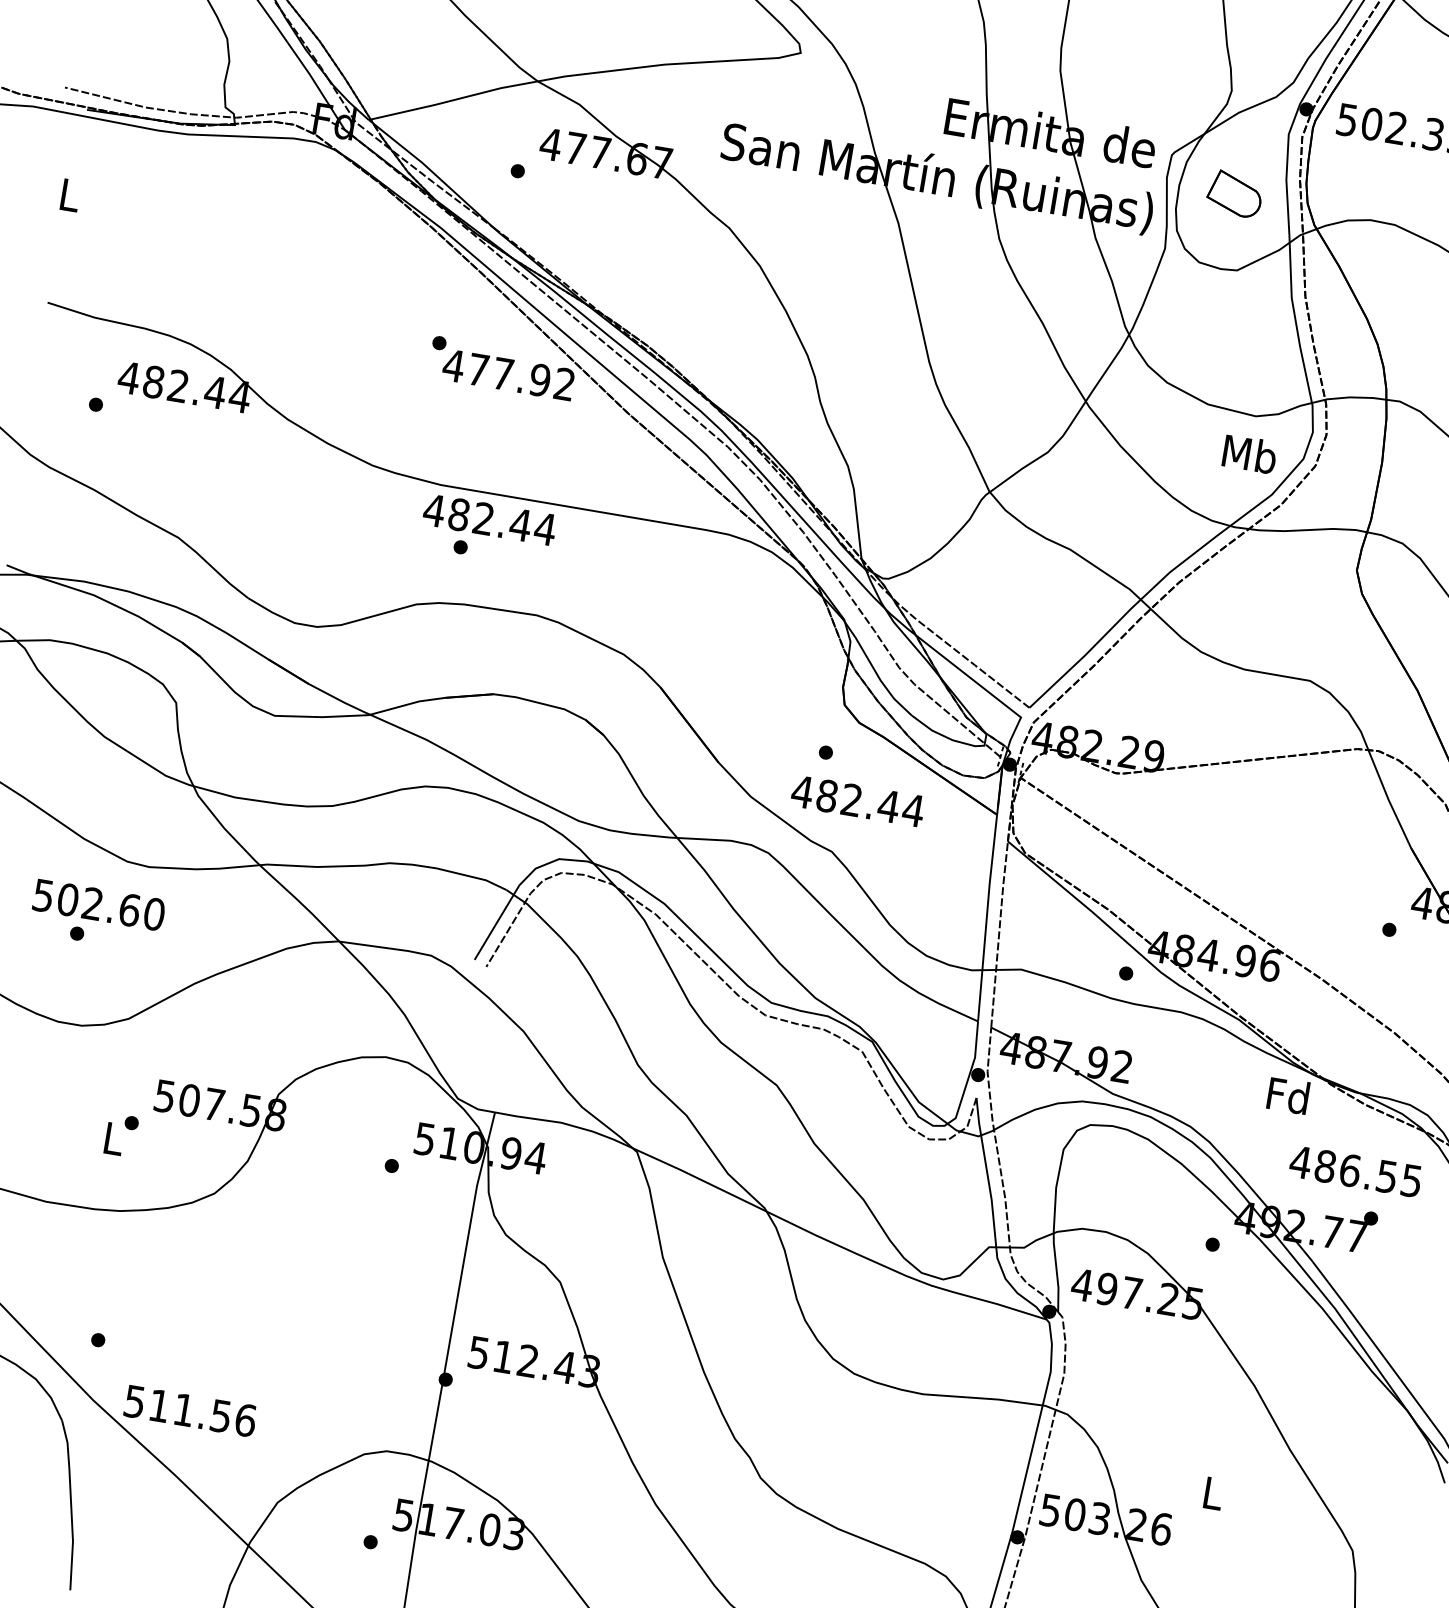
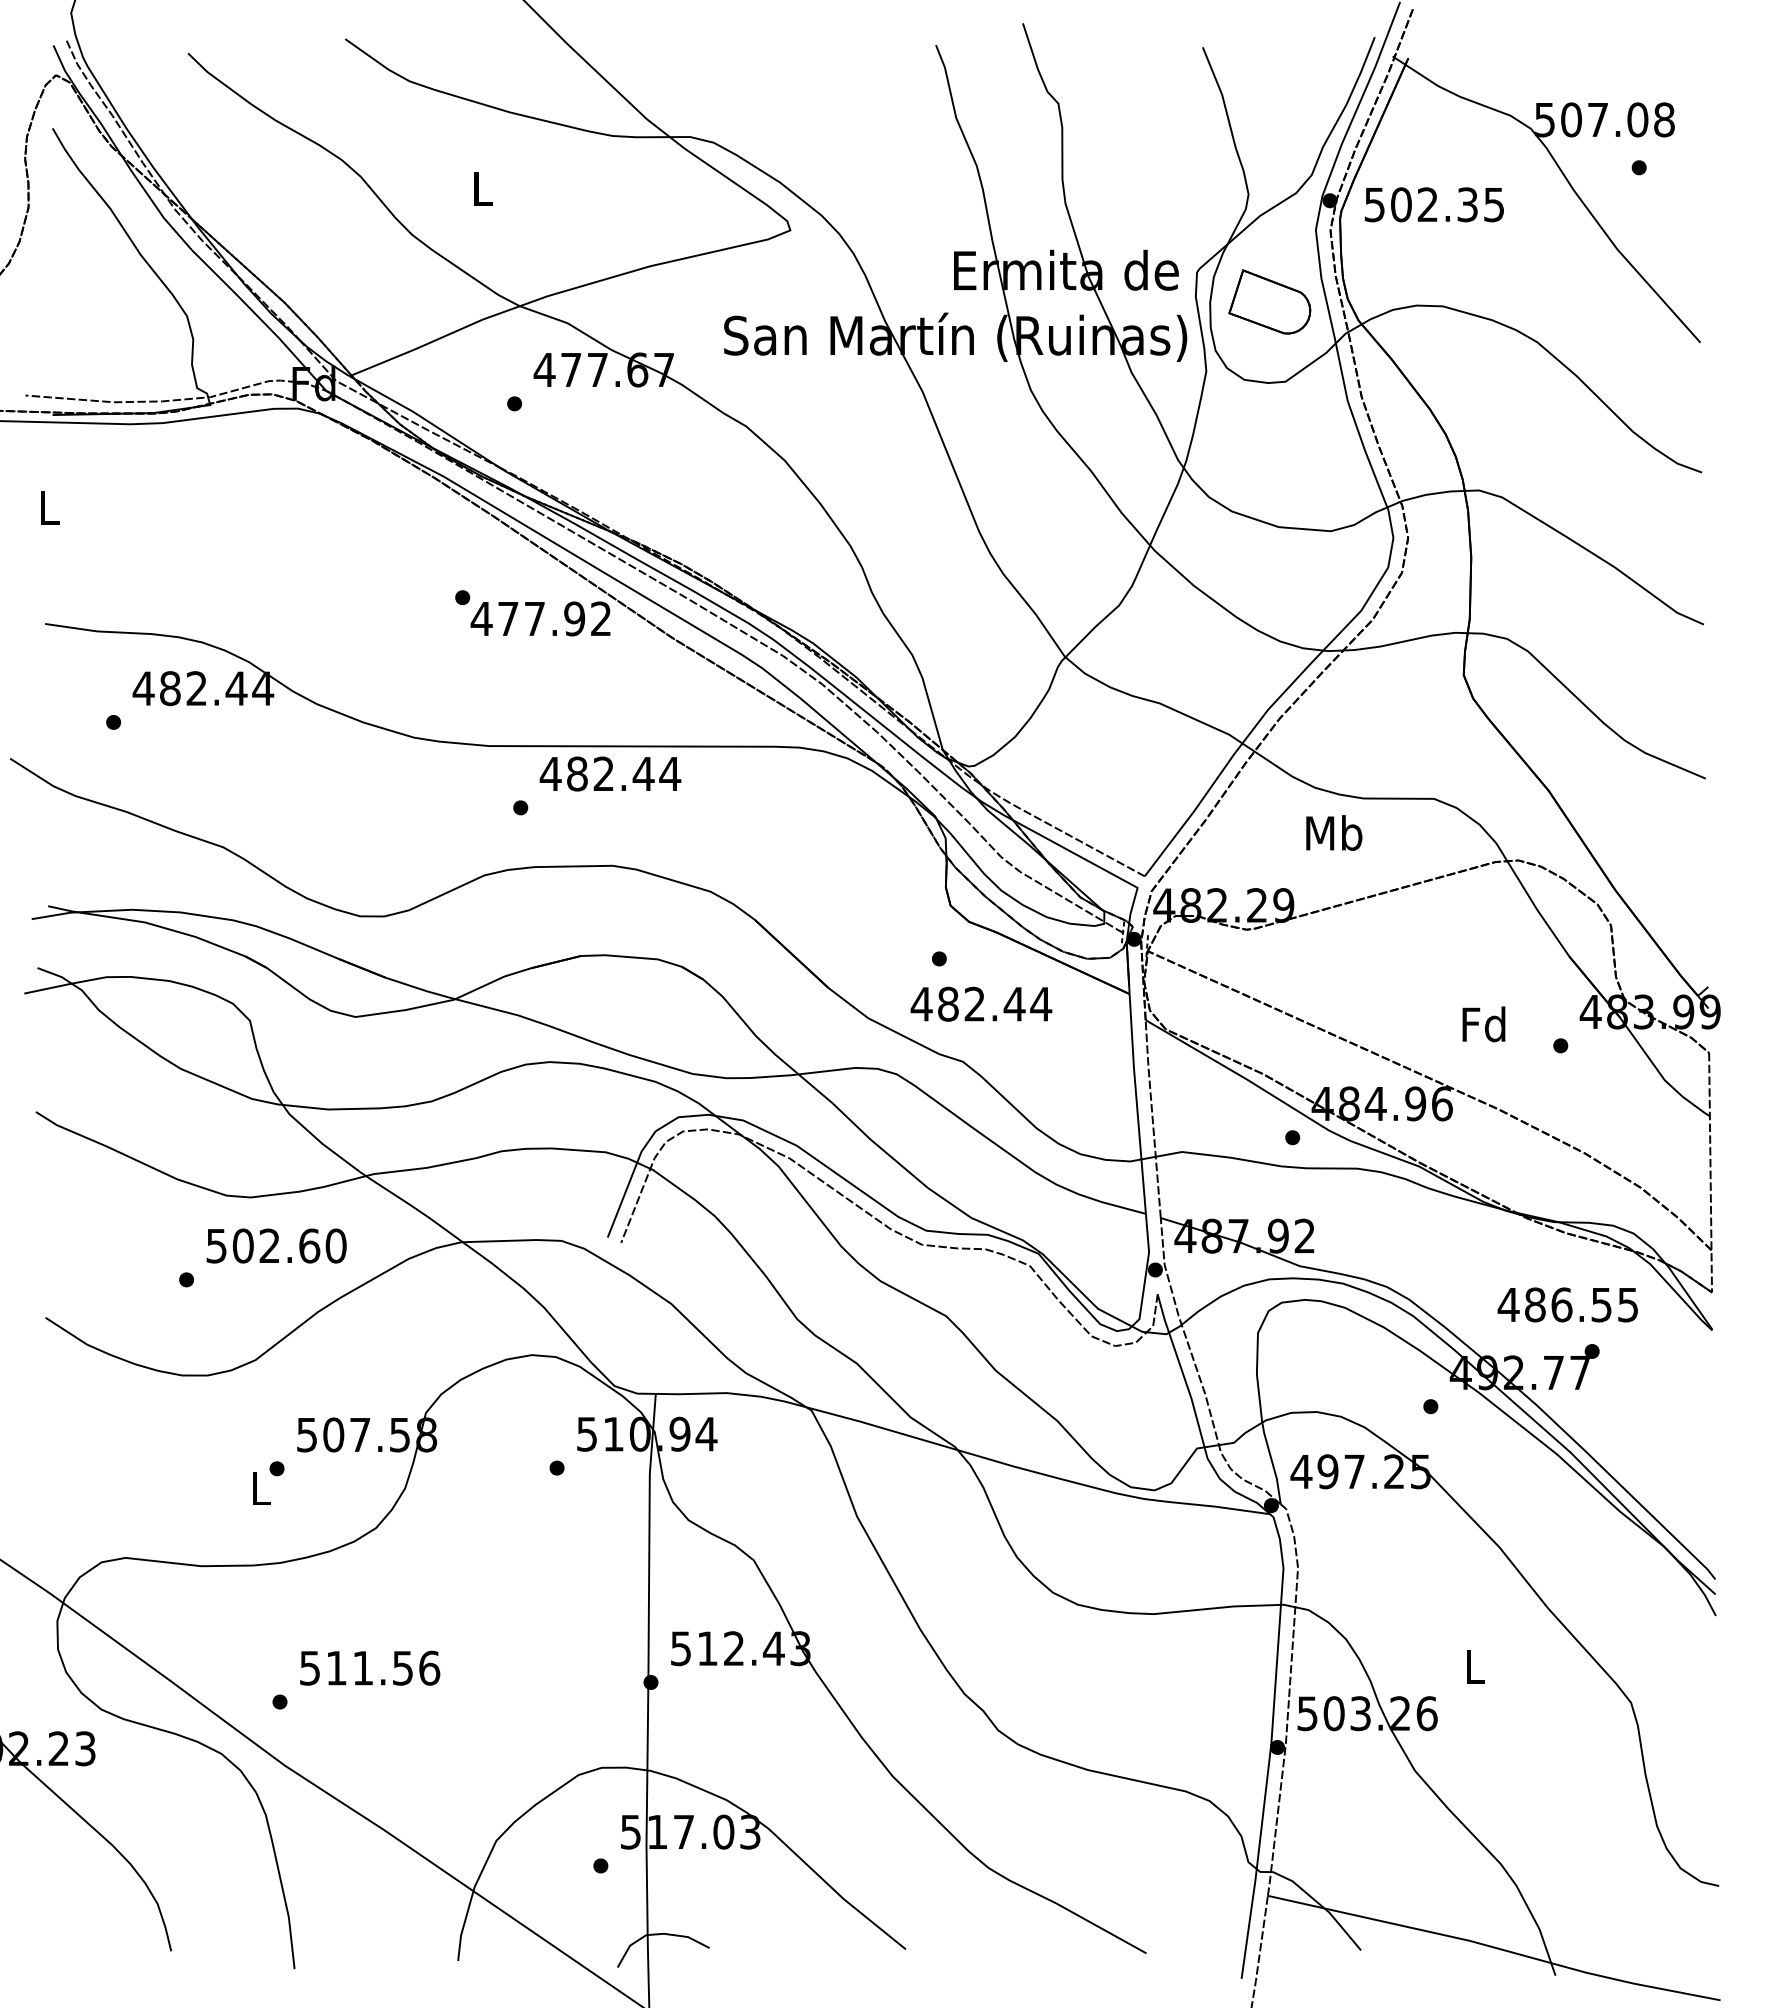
part: (1234, 193) -> (1269, 301), size x1.43
text: (1250, 453) -> (1334, 832), moved
text: (489, 519) -> (610, 773), moved
text: (99, 904) -> (276, 1245), moved
text: (1287, 1095) -> (1483, 1024), moved
text: (190, 1410) -> (370, 1667), moved

